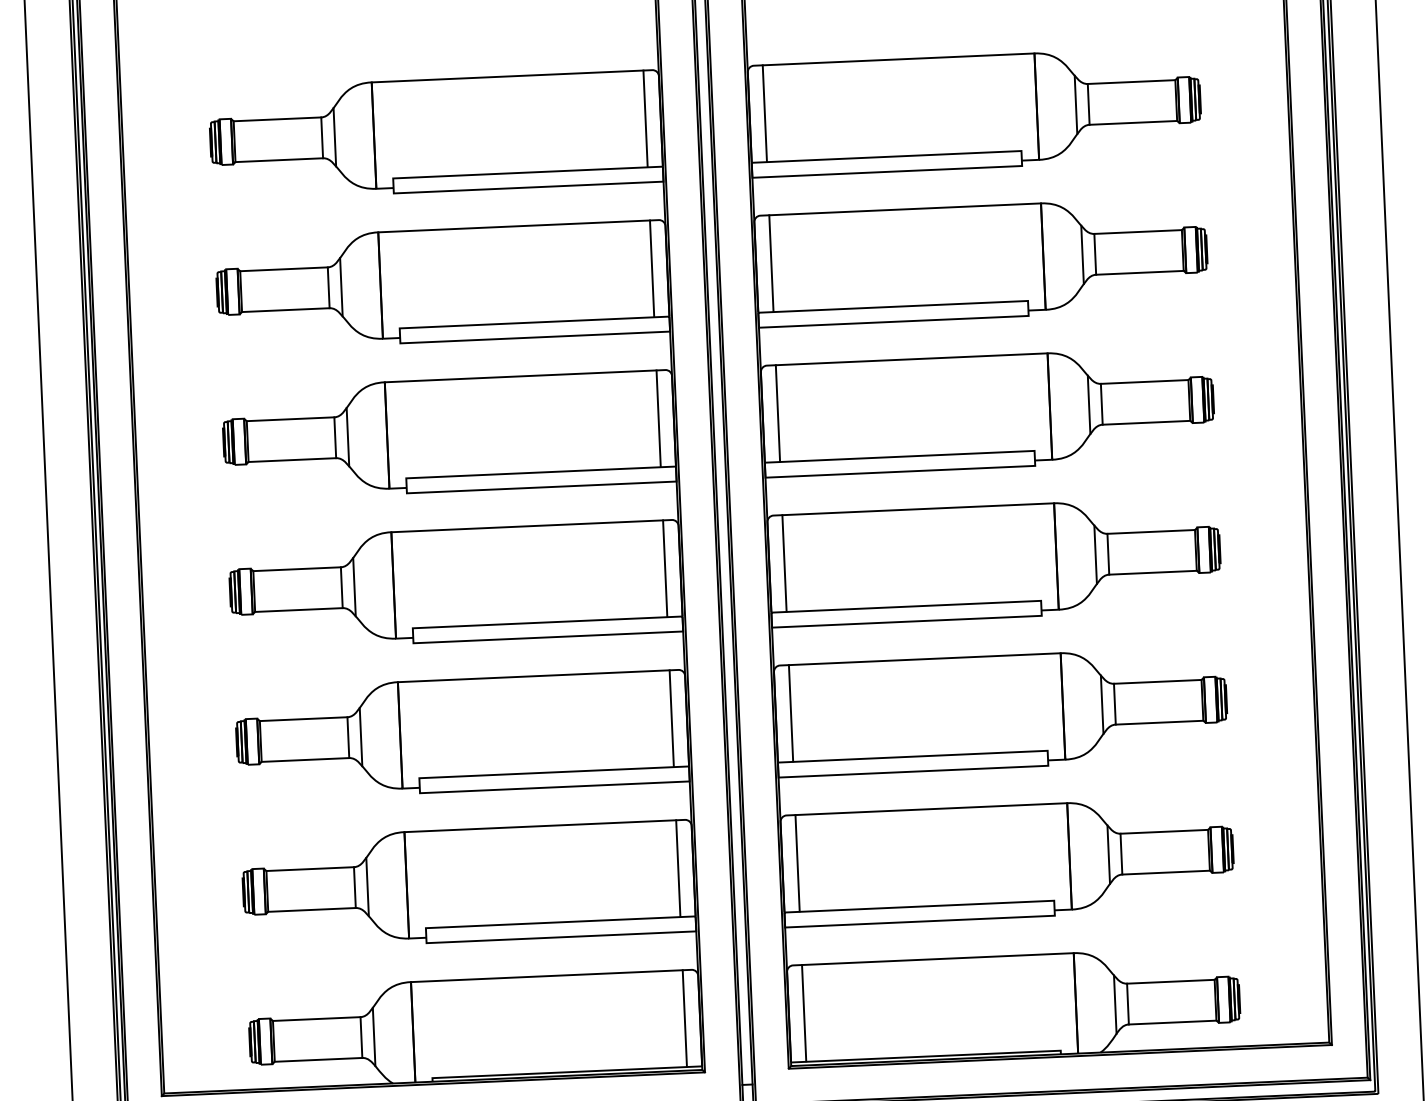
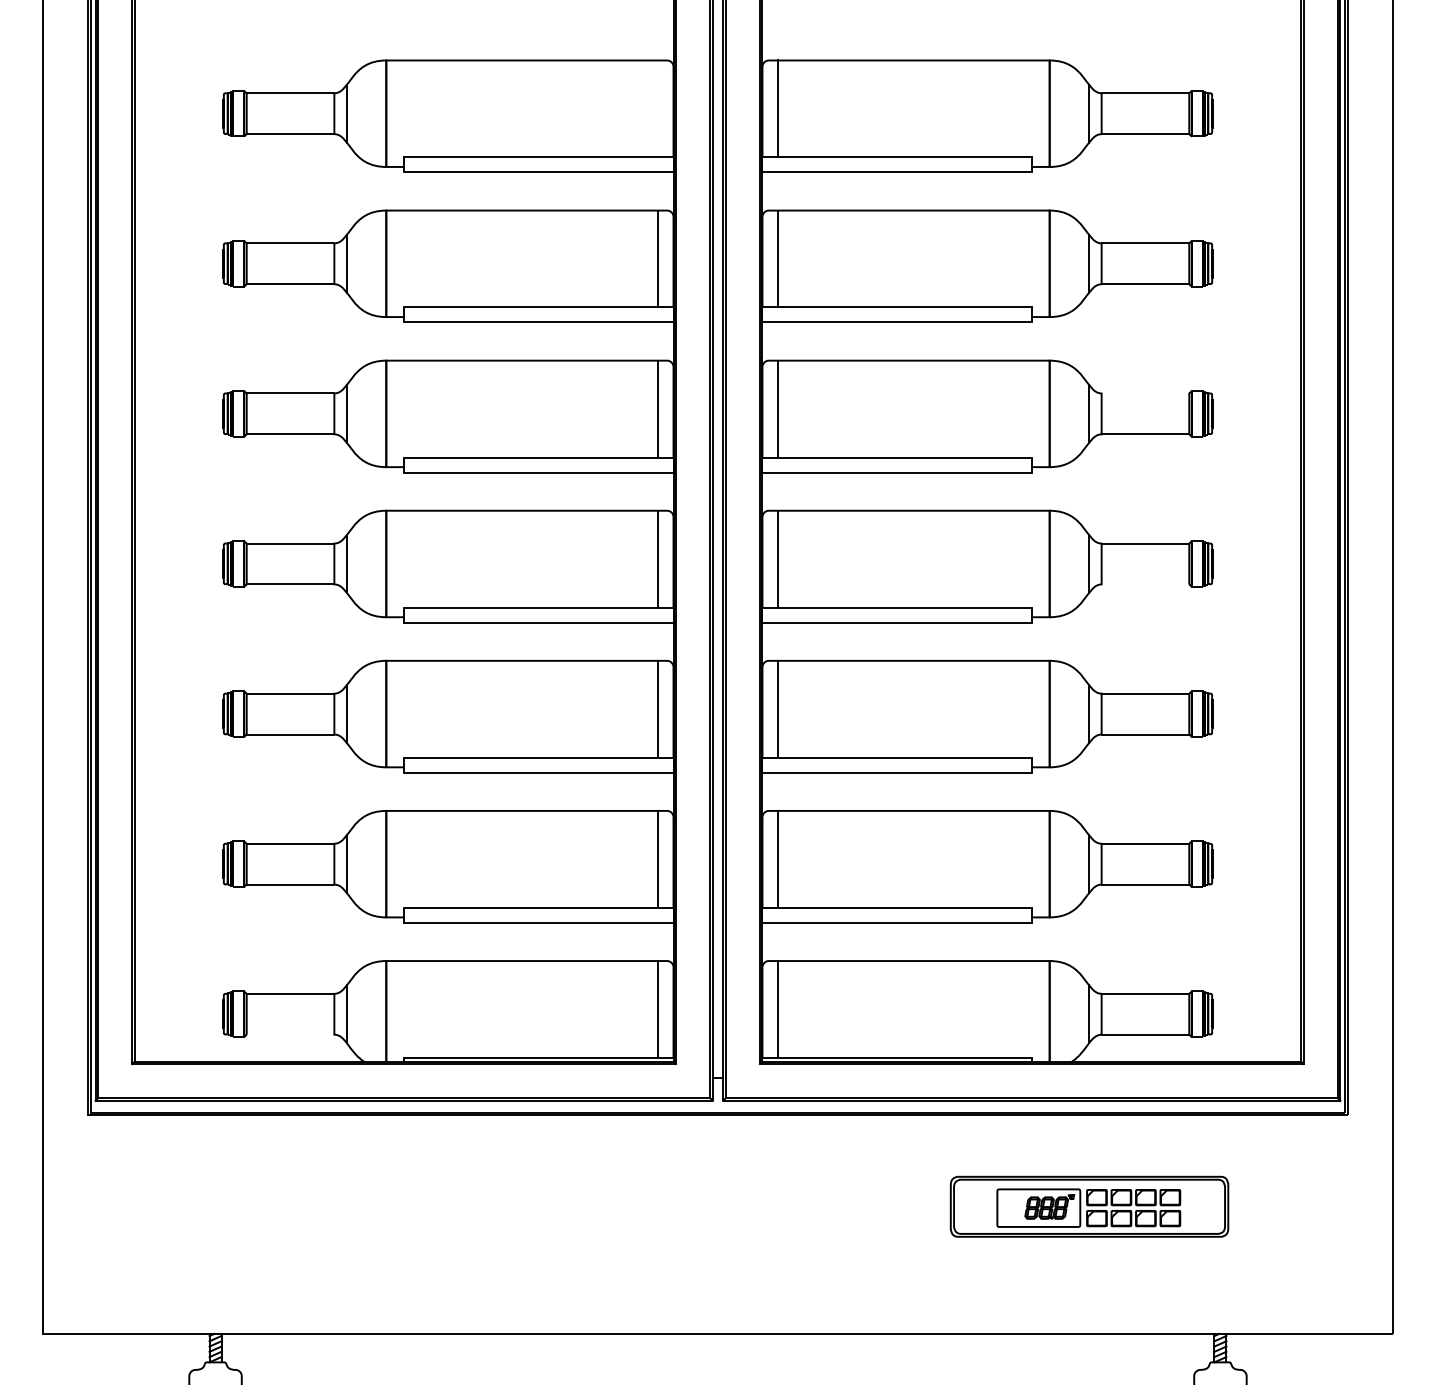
line: (645, 118) -> (658, 108), removed
line: (1144, 381) -> (1145, 393), removed
line: (1153, 572) -> (1145, 584), removed
line: (318, 1059) -> (290, 1034), removed

